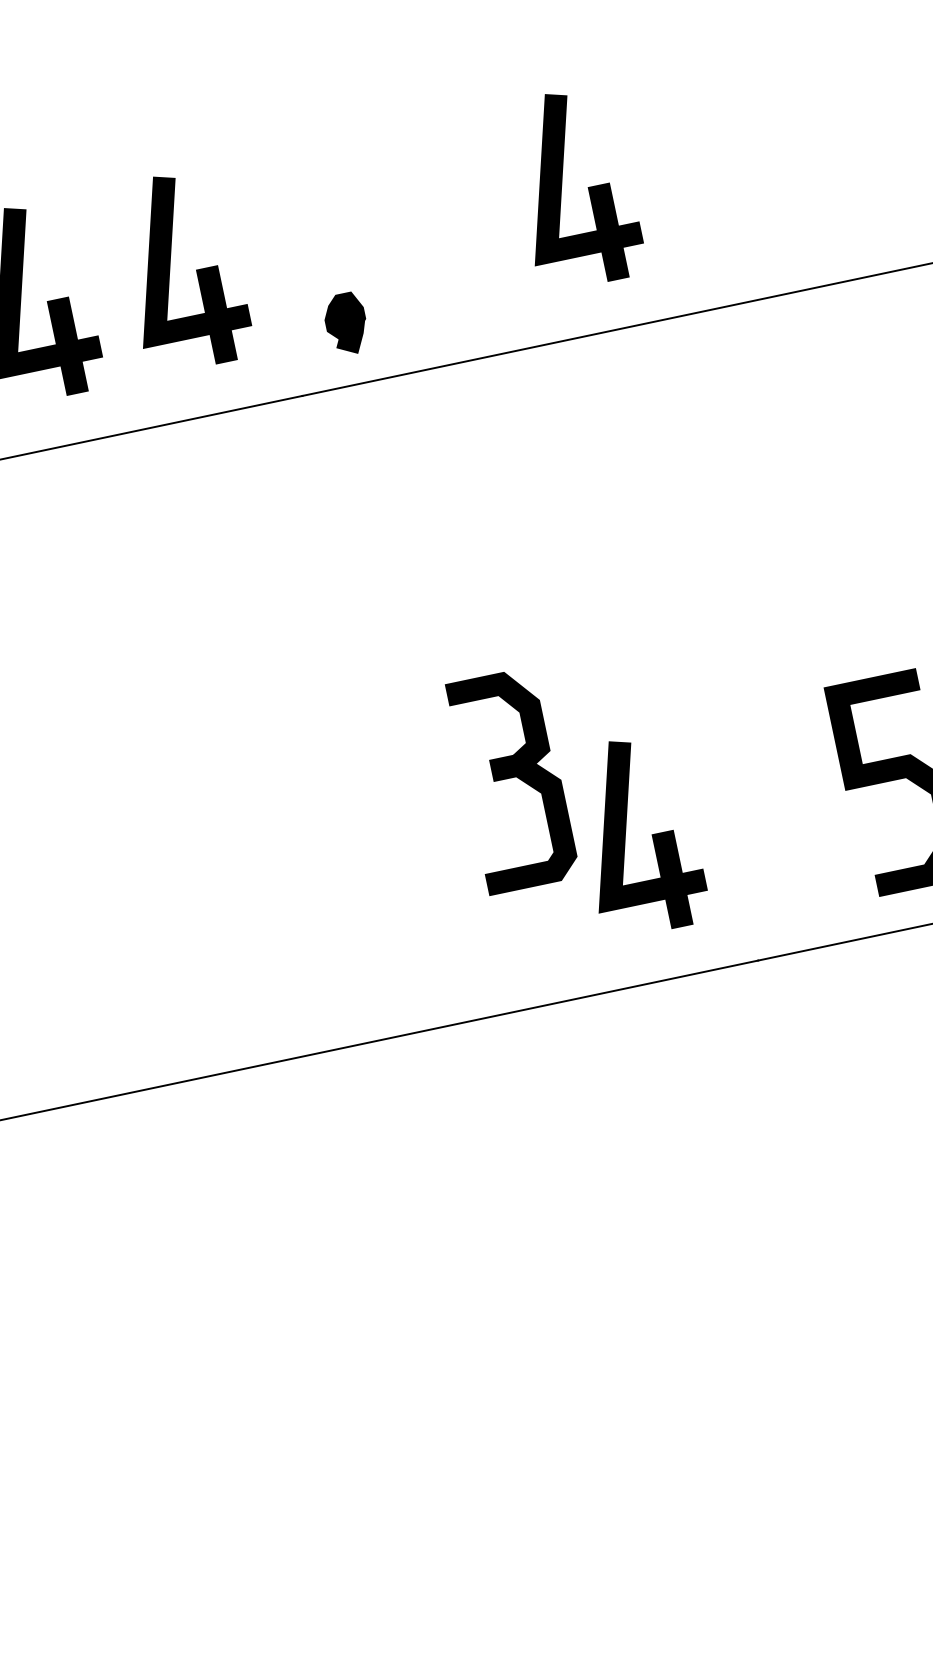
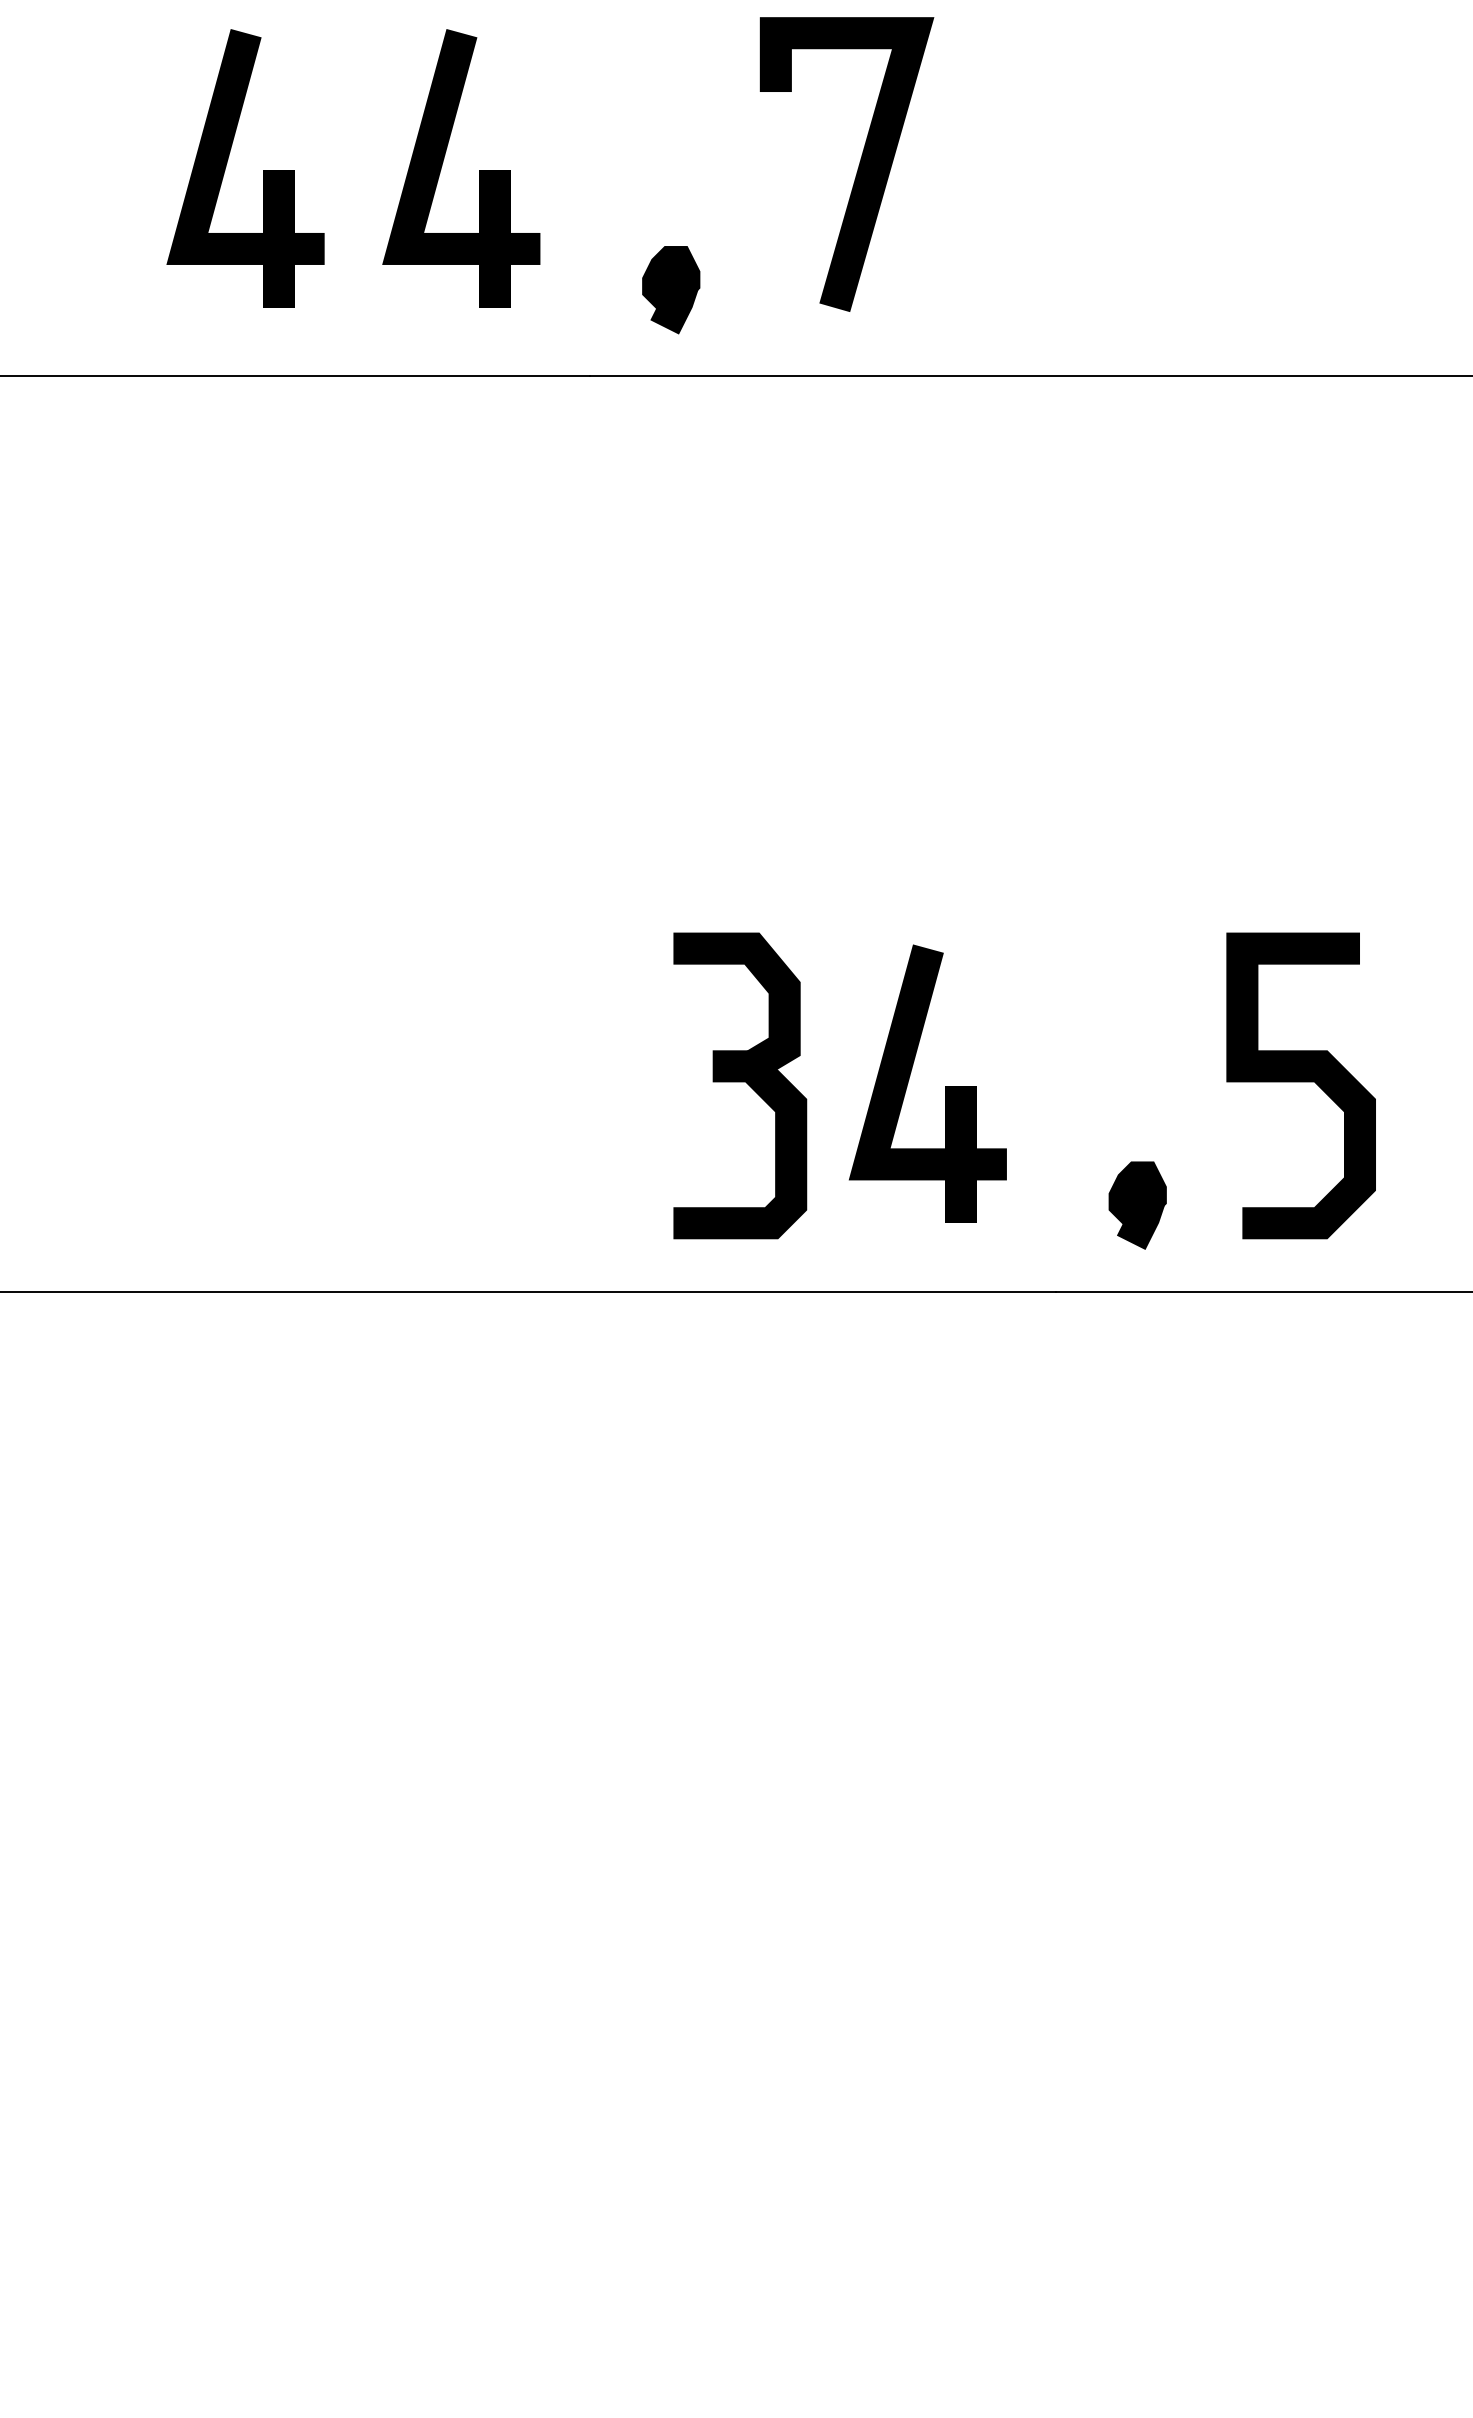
part: (588, 187) -> (1046, 170), removed
line: (457, 210) -> (858, 165), added
part: (513, 780) -> (740, 1085), moved
part: (801, 889) -> (1137, 1205), added

